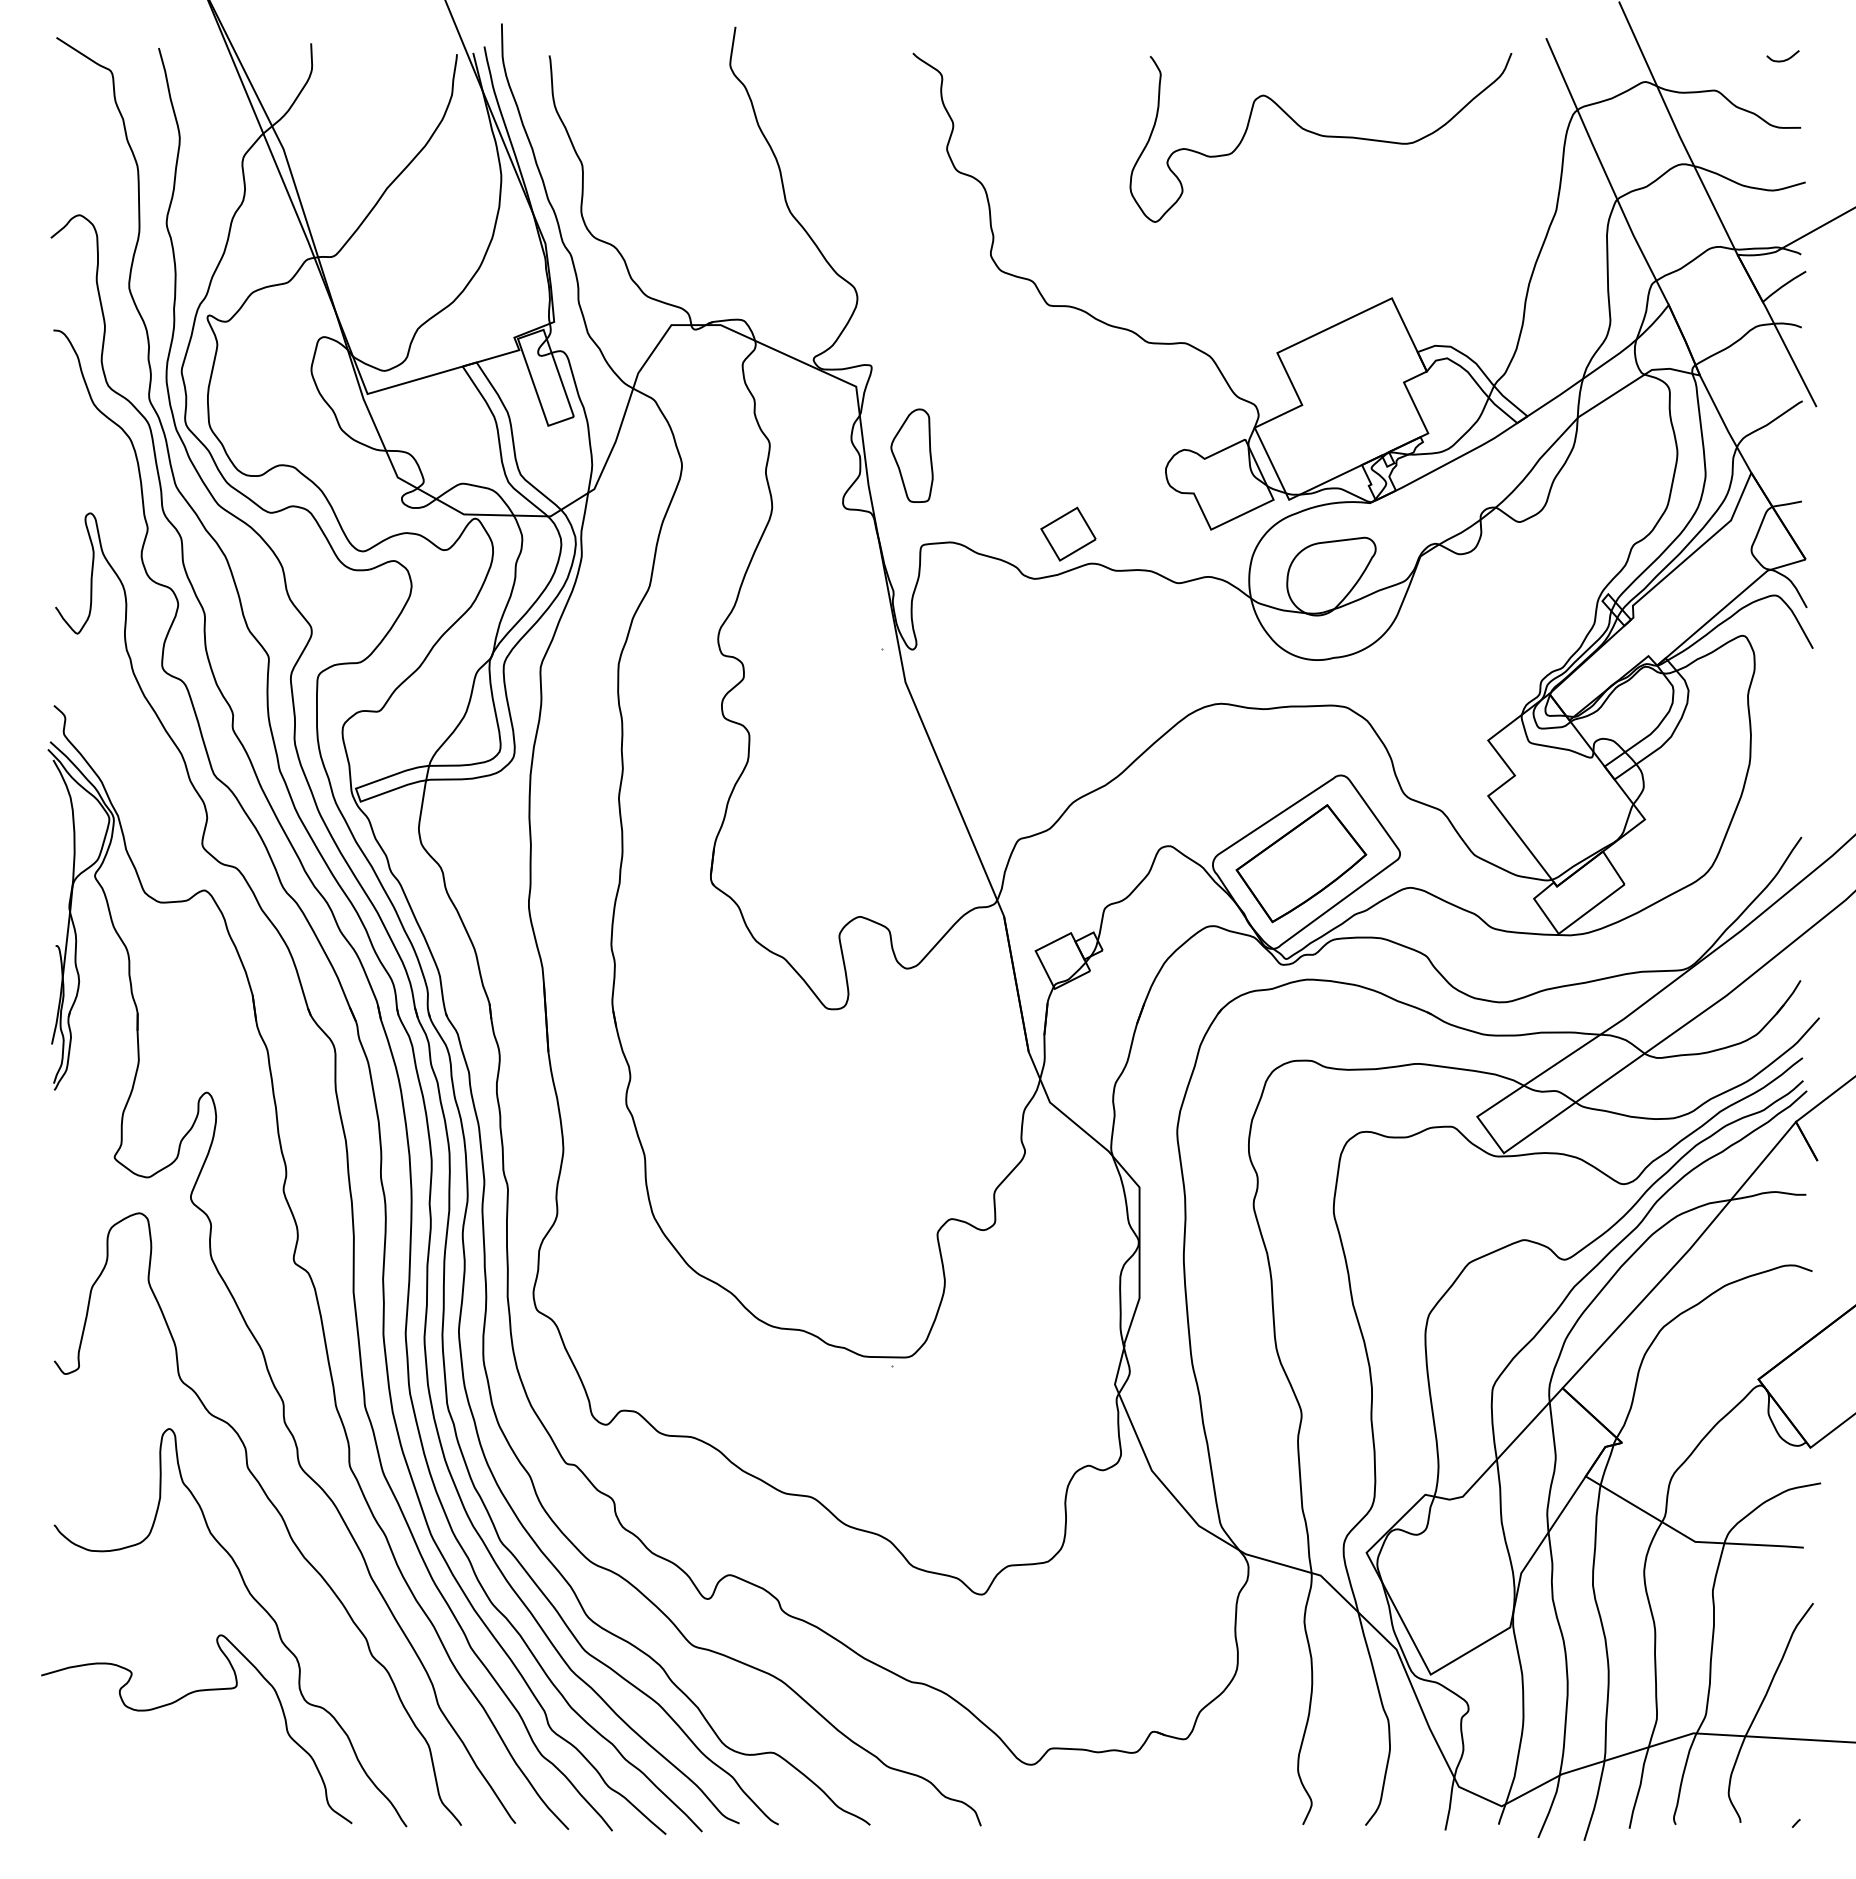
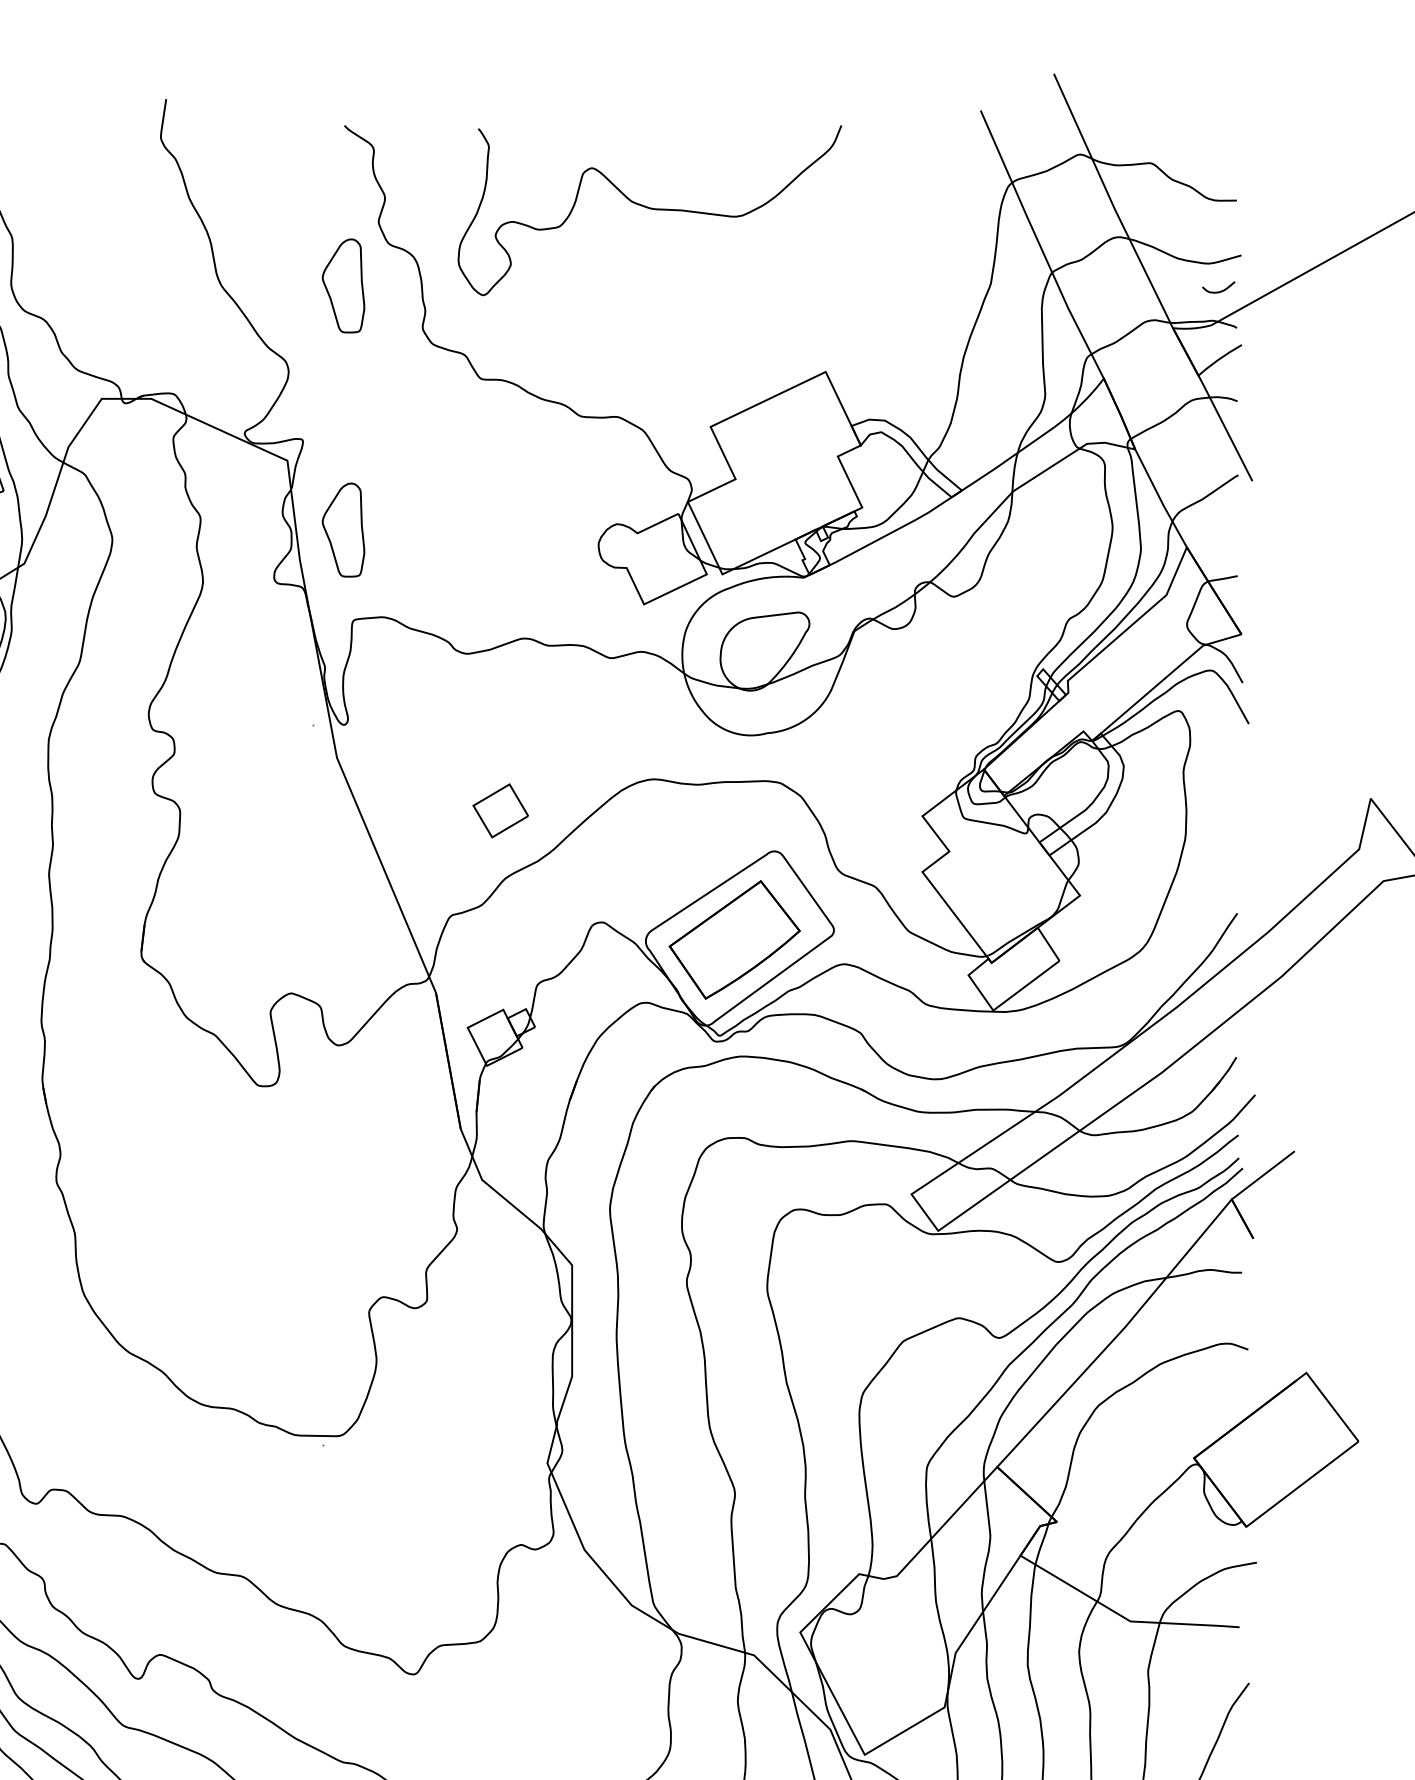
curve: (1784, 59) -> (1220, 290), moved
curve: (1320, 136) -> (649, 209), moved
part: (911, 212) -> (342, 285), added
part: (1068, 533) -> (500, 810), moved

